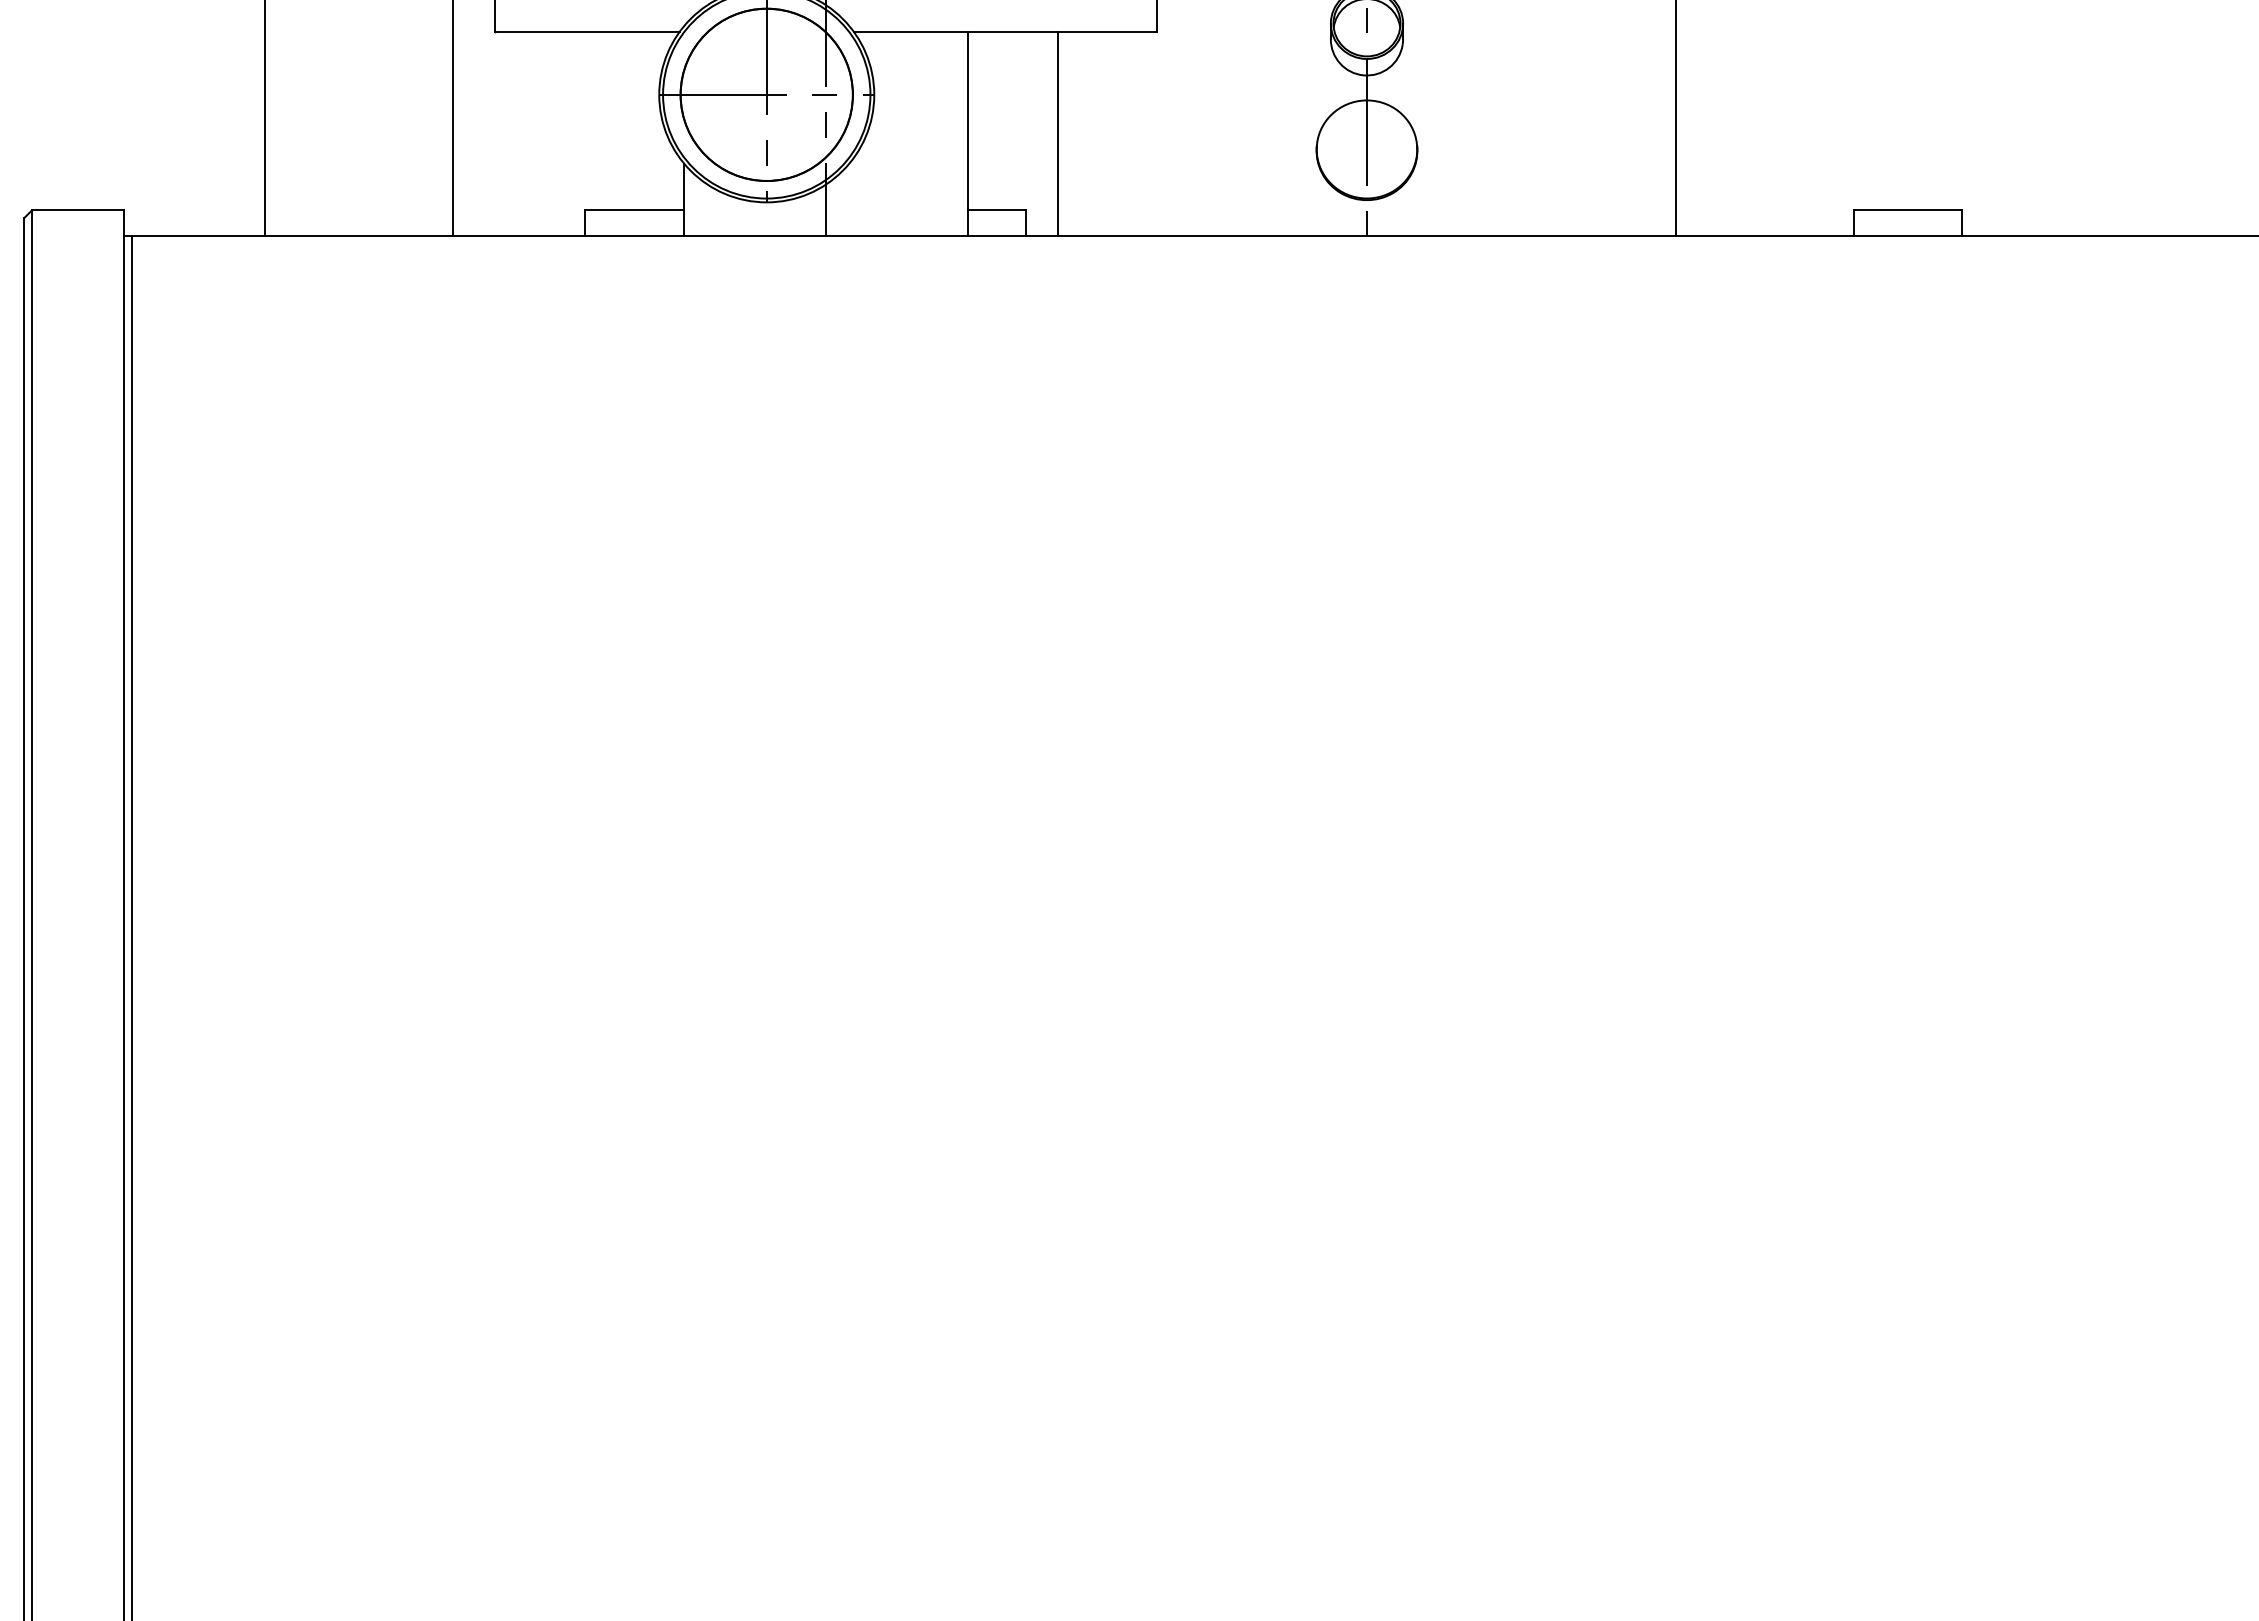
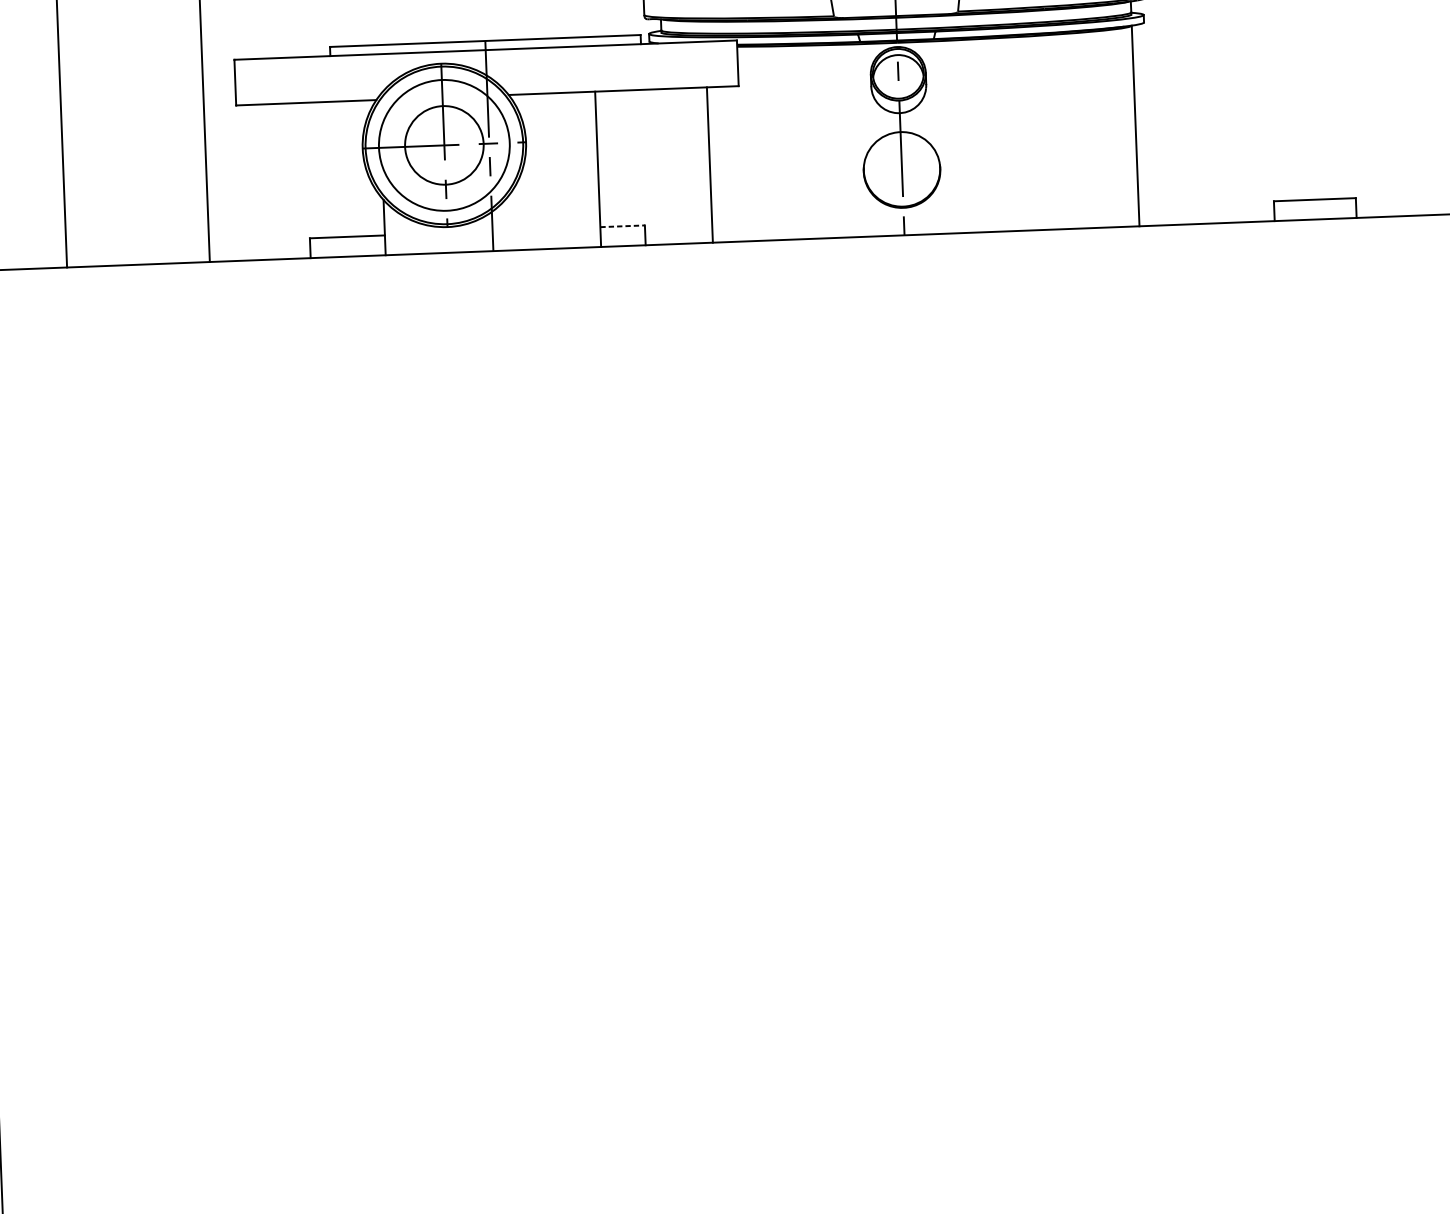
circle: (766, 94) -> (444, 145), size x0.6
line: (1057, 133) -> (709, 164), moved
line: (997, 210) -> (623, 226), solid -> dashed

